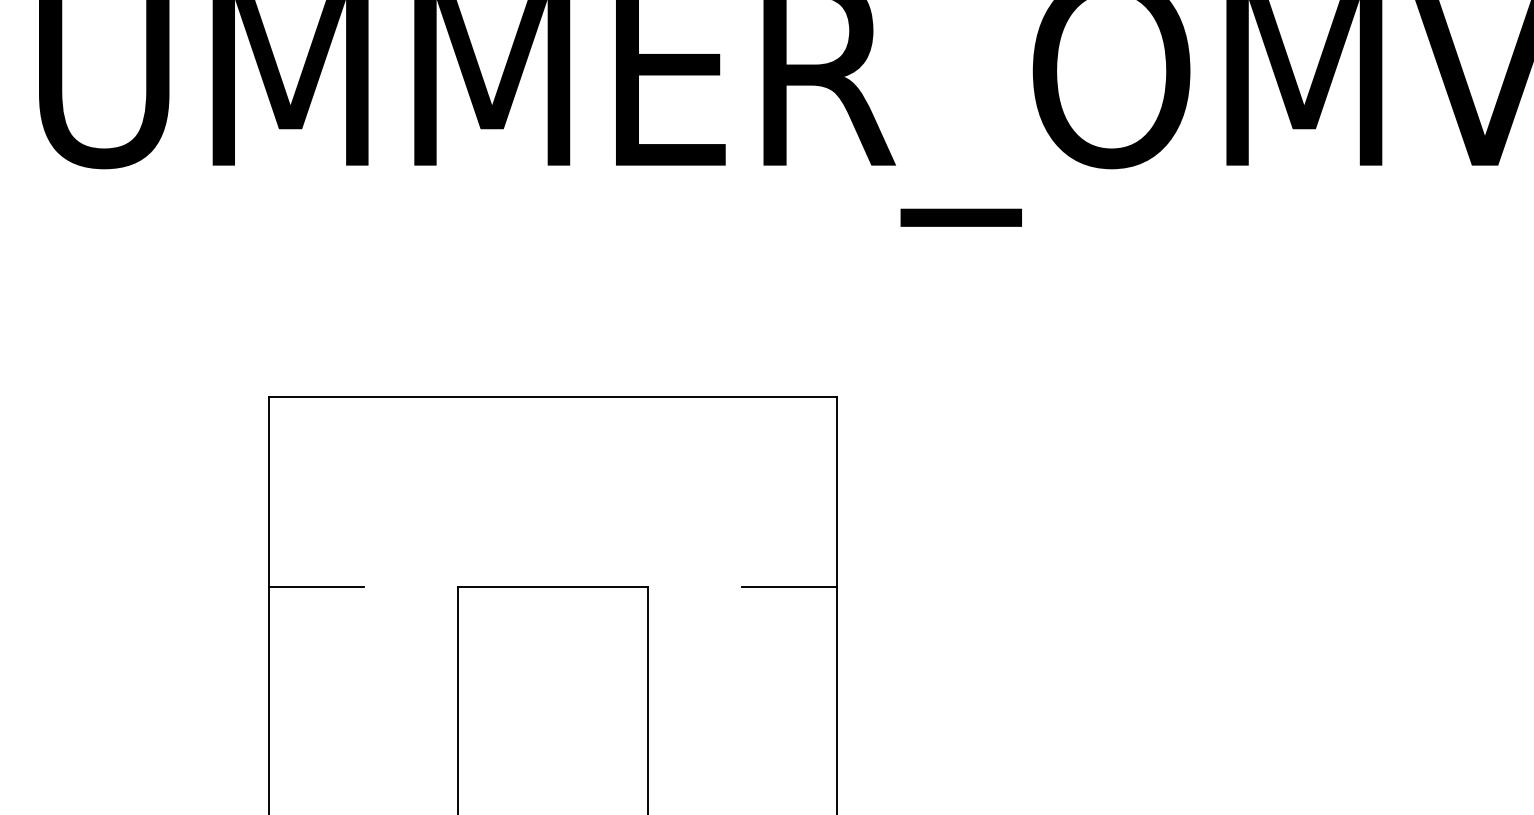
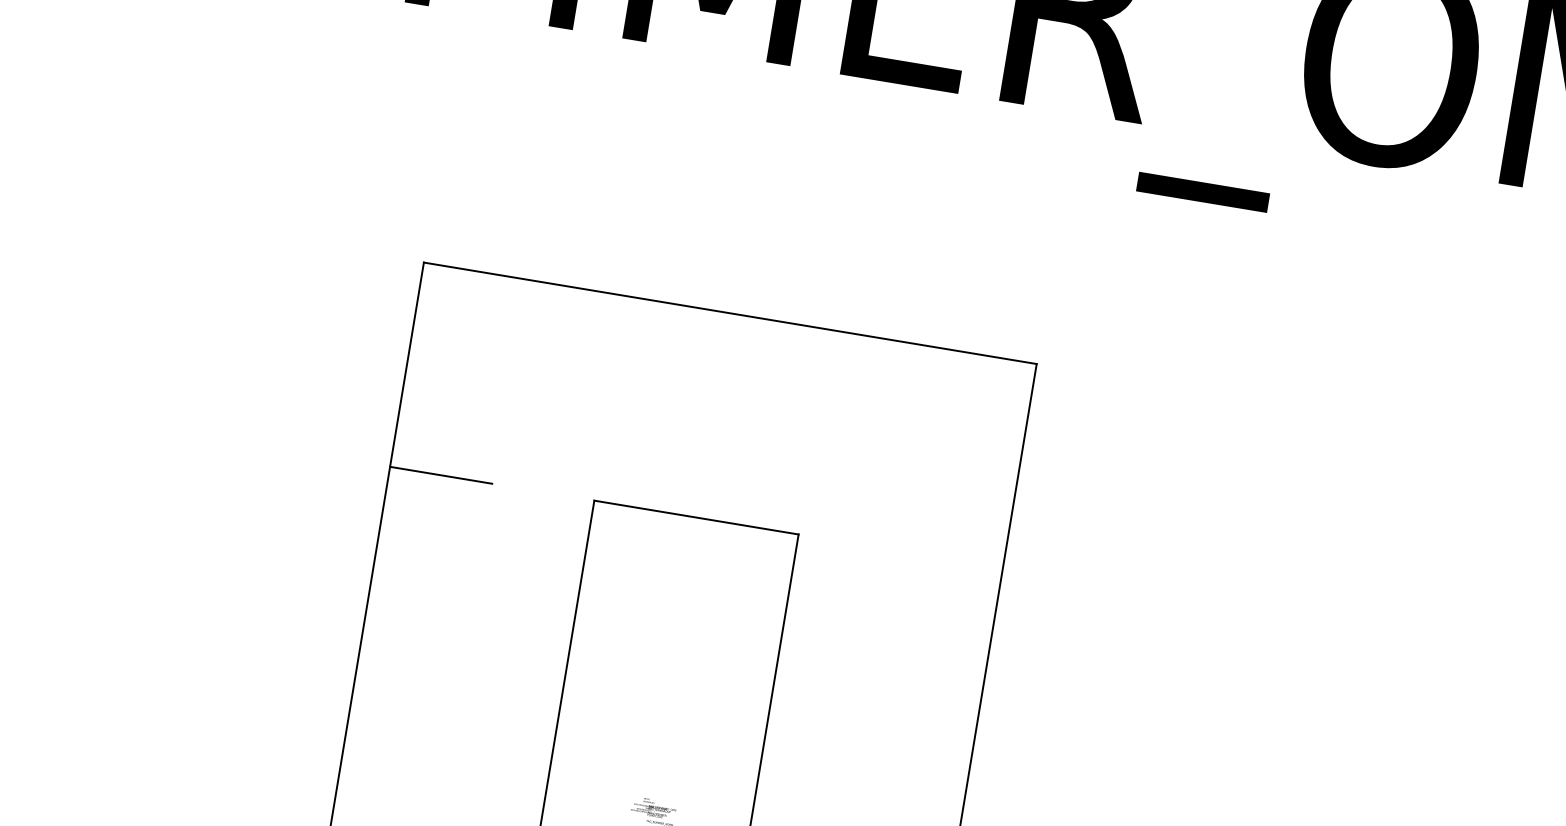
line: (789, 586) -> (951, 559), removed

